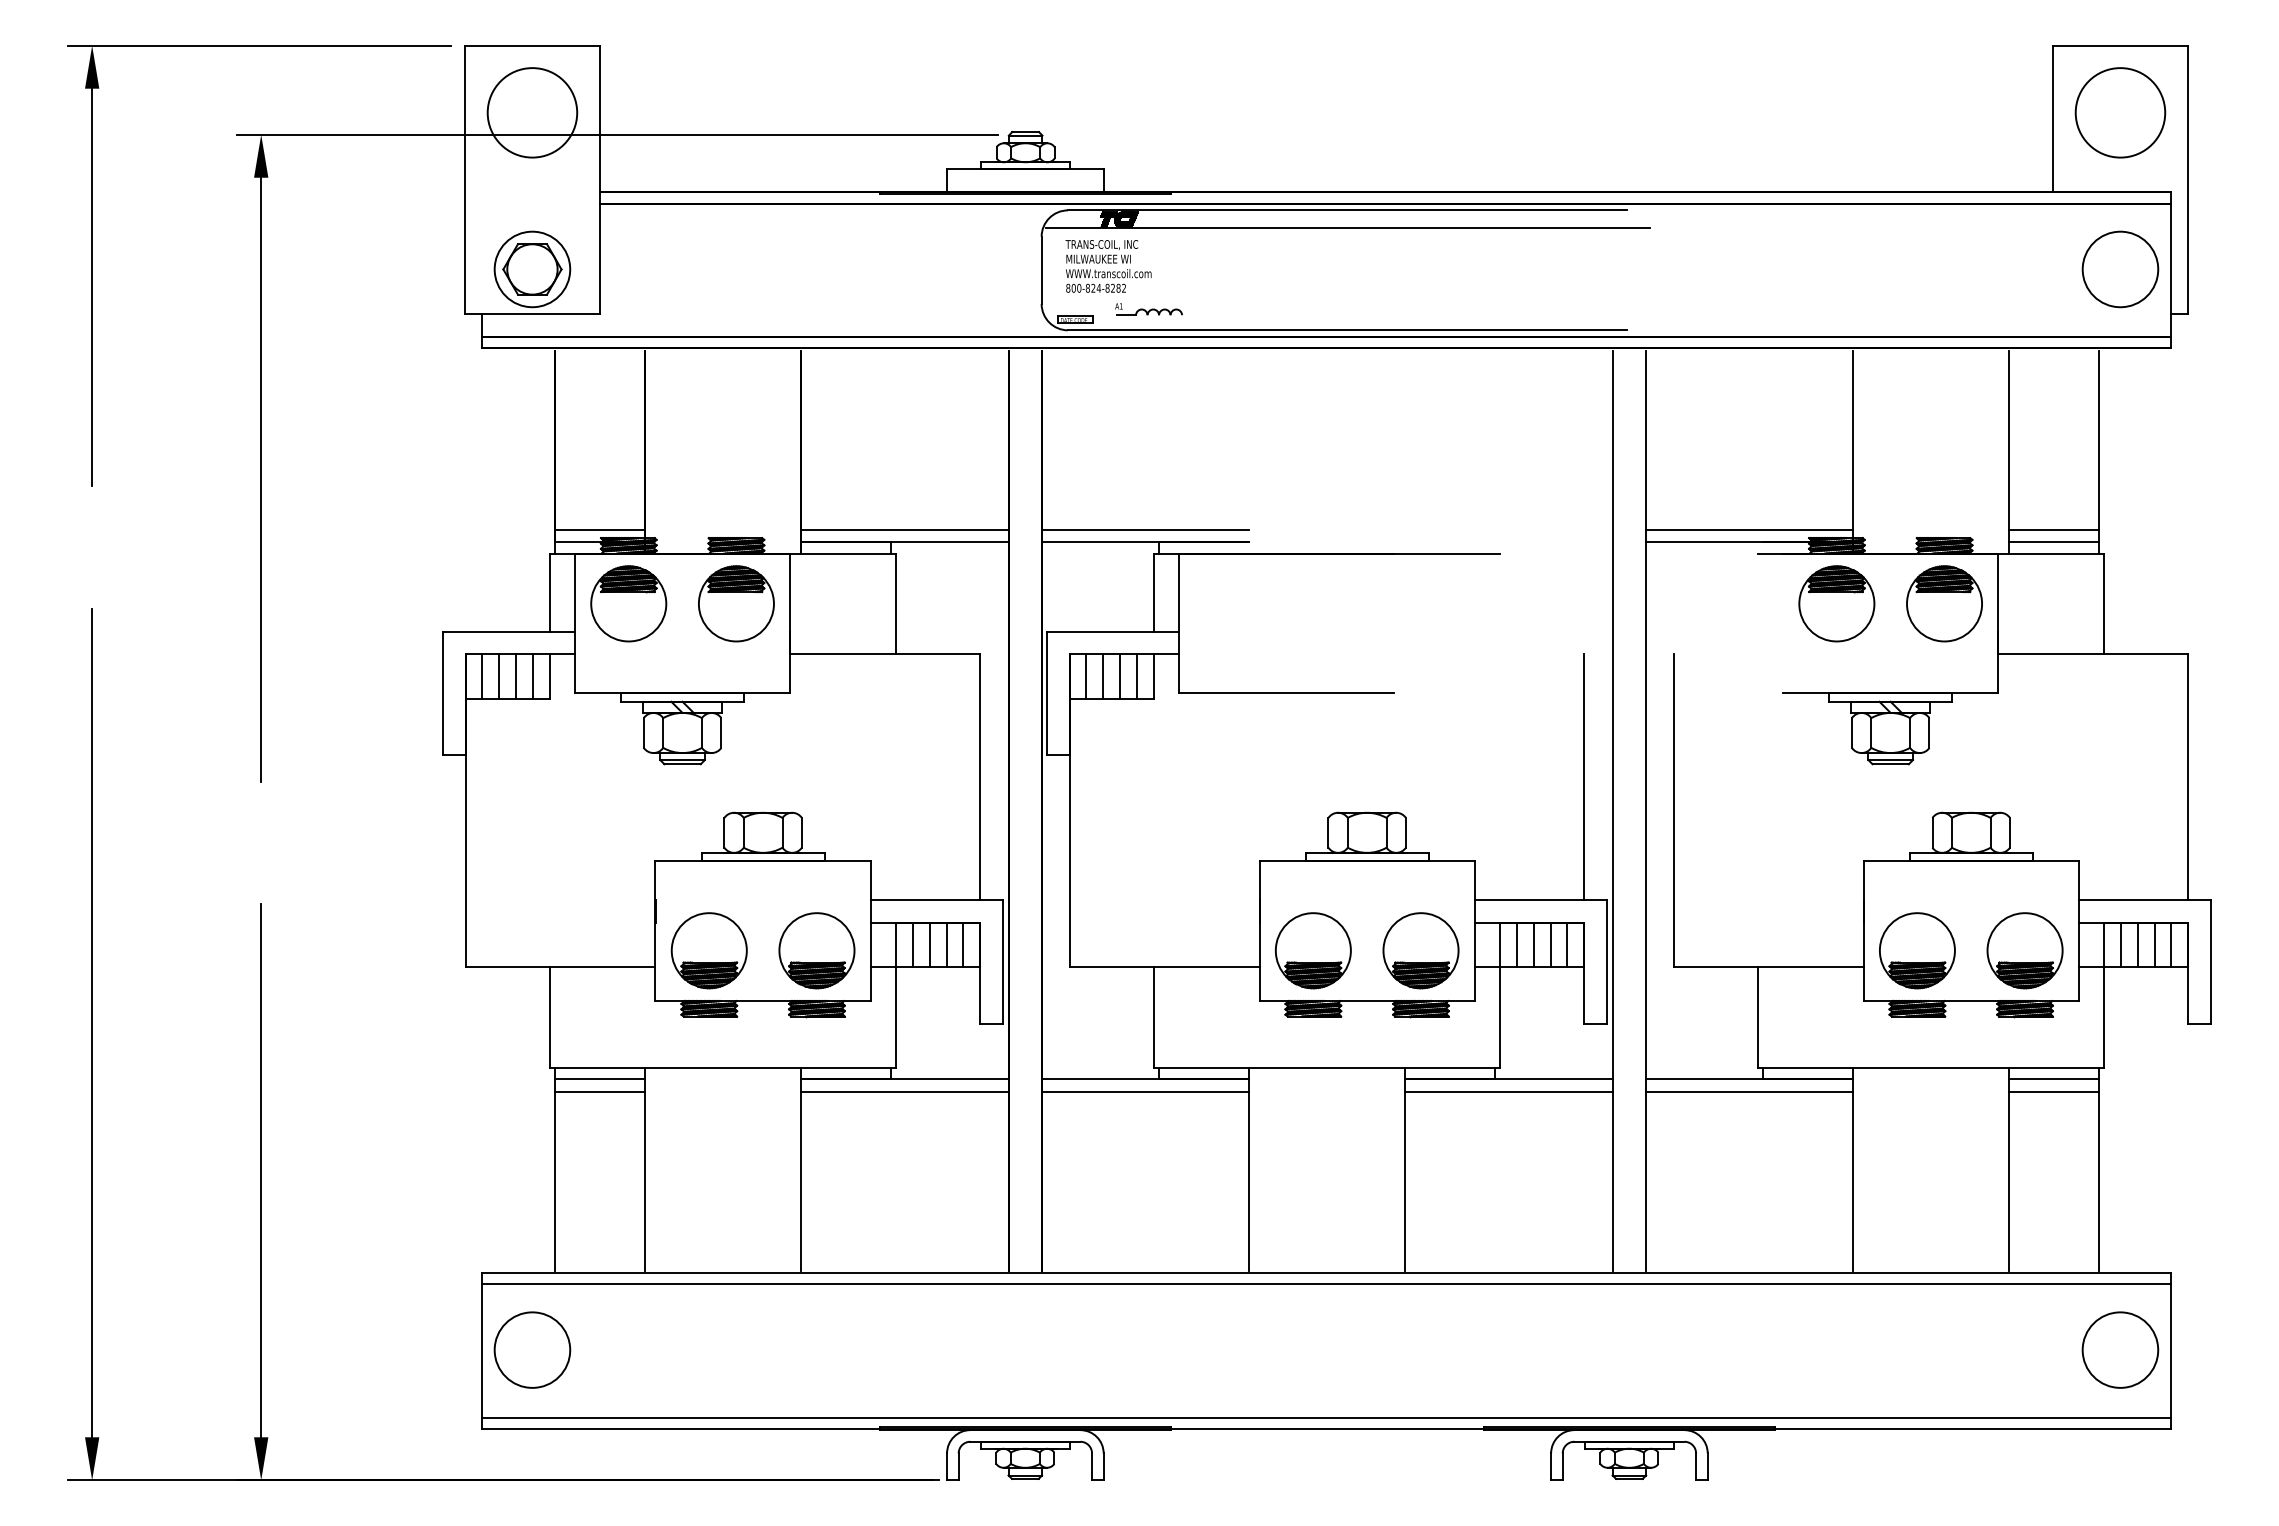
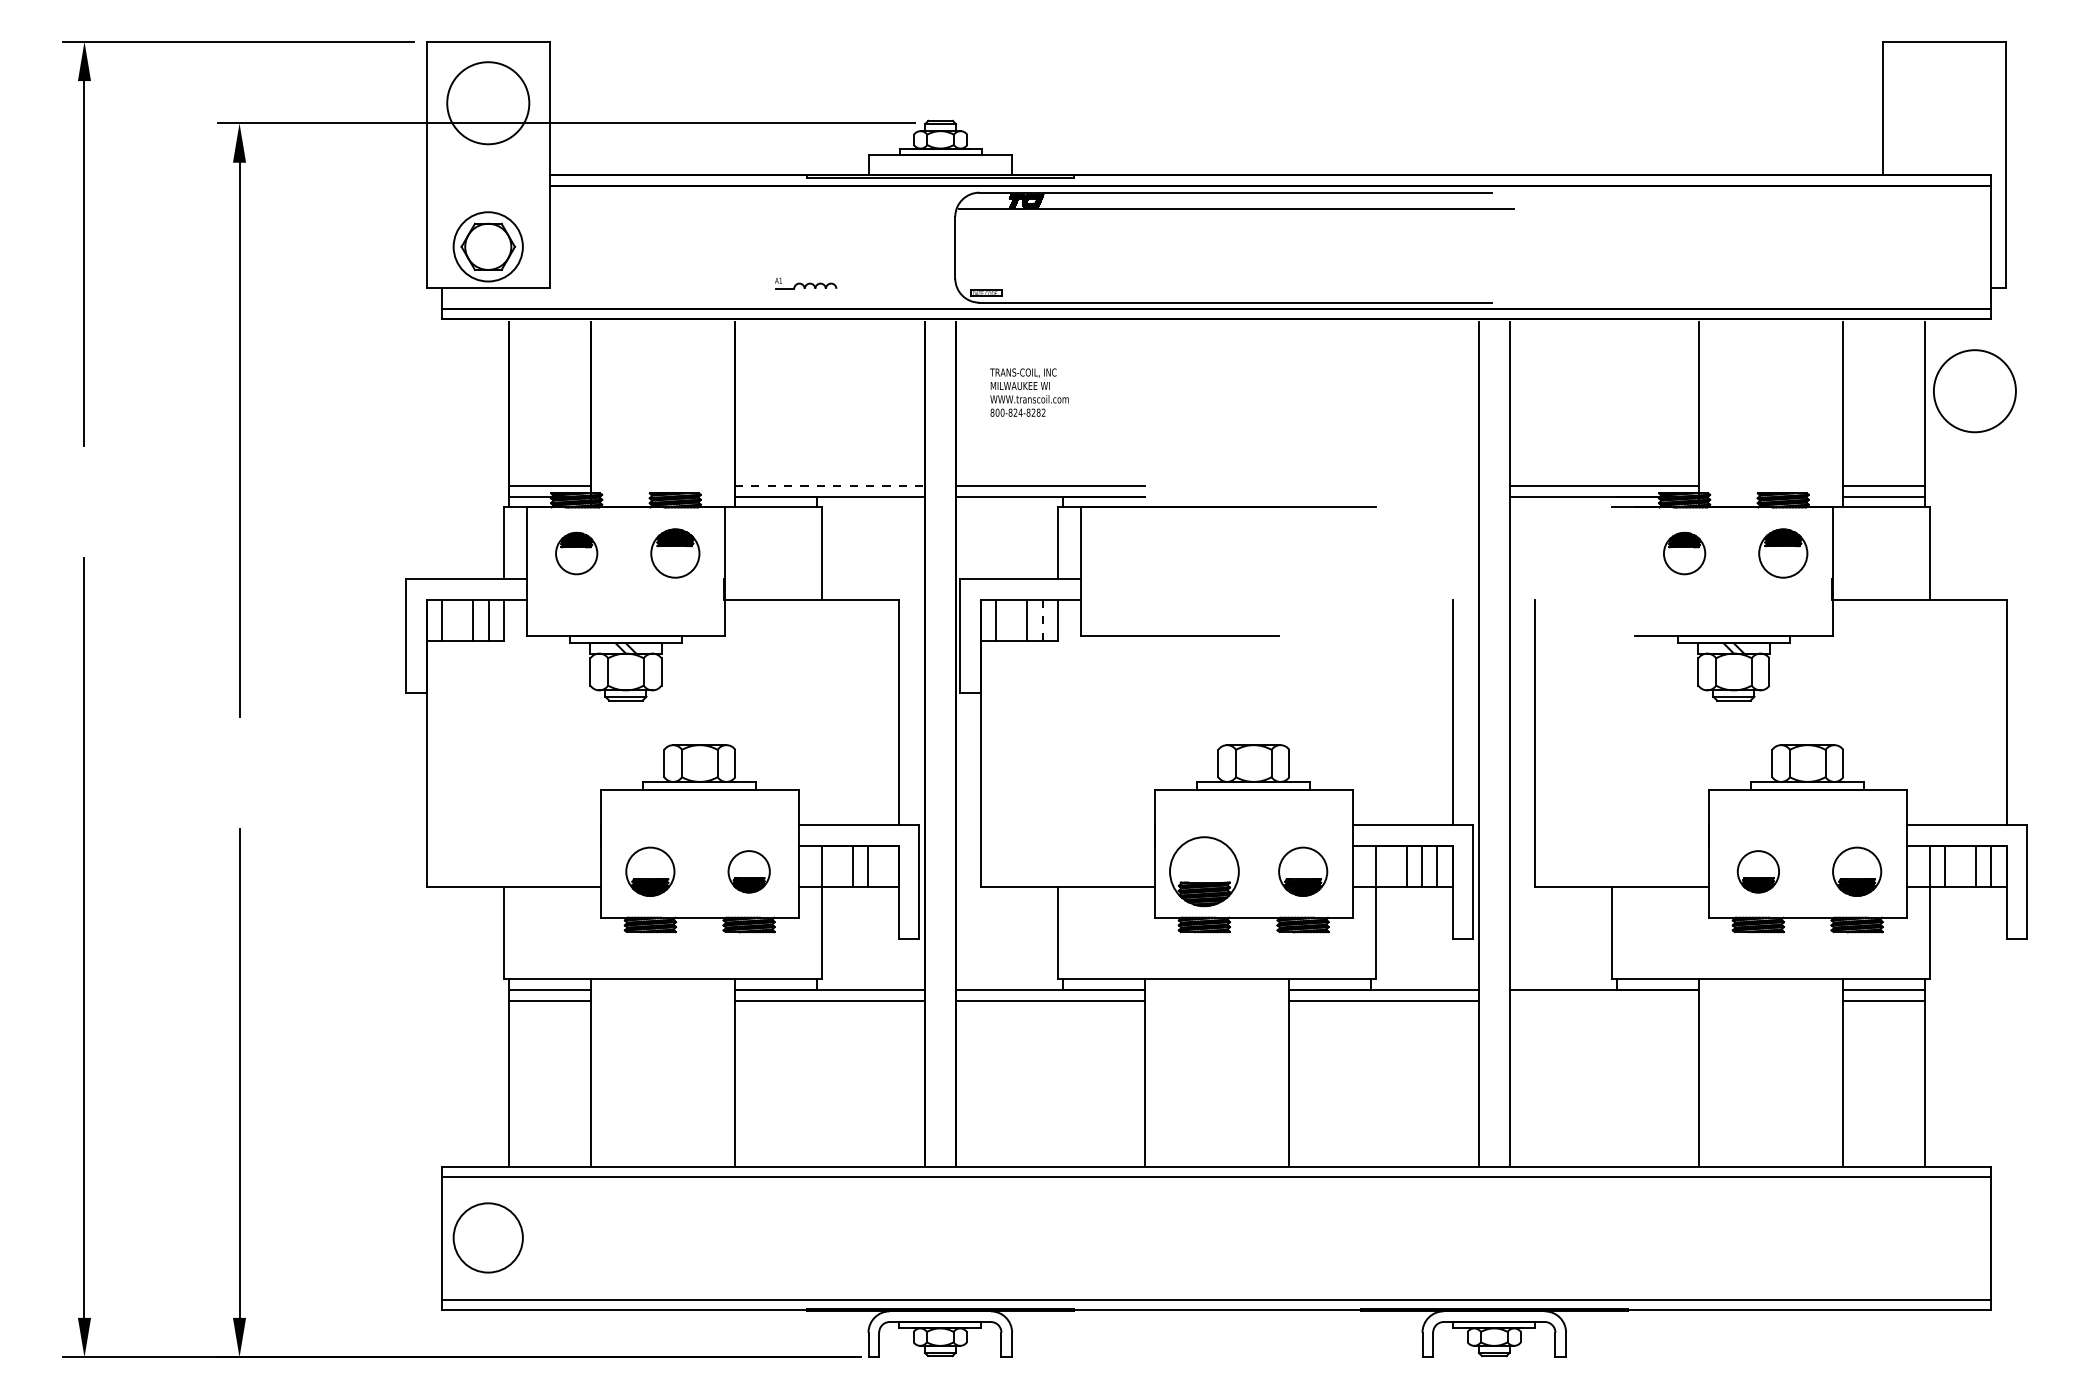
circle: (2120, 112) -> (1974, 390), moved
text: (1108, 266) -> (1029, 392), moved
circle: (2120, 269) -> (1944, 246), removed
part: (1148, 309) -> (805, 283), moved
line: (904, 529) -> (829, 485), solid -> dashed
part: (628, 603) -> (576, 553), size x0.6
part: (736, 603) -> (675, 553), size x0.7
part: (1836, 603) -> (1684, 553), size x0.6
part: (1944, 603) -> (1783, 553), size x0.7
line: (499, 676) -> (458, 620), removed
line: (1103, 676) -> (1011, 620), removed
line: (1136, 676) -> (1042, 620), solid -> dashed
line: (912, 944) -> (836, 865), removed
line: (963, 944) -> (883, 865), removed
line: (1516, 944) -> (1390, 865), removed
line: (2137, 944) -> (1960, 865), removed
part: (708, 950) -> (649, 871), size x0.7
part: (816, 950) -> (748, 871), size x0.6
part: (1420, 950) -> (1302, 871), size x0.7
part: (1917, 950) -> (1758, 871), size x0.6
part: (2024, 950) -> (1856, 871), size x0.7
line: (1749, 1091) -> (1604, 1000), removed
circle: (2120, 1349) -> (1944, 1237), removed

